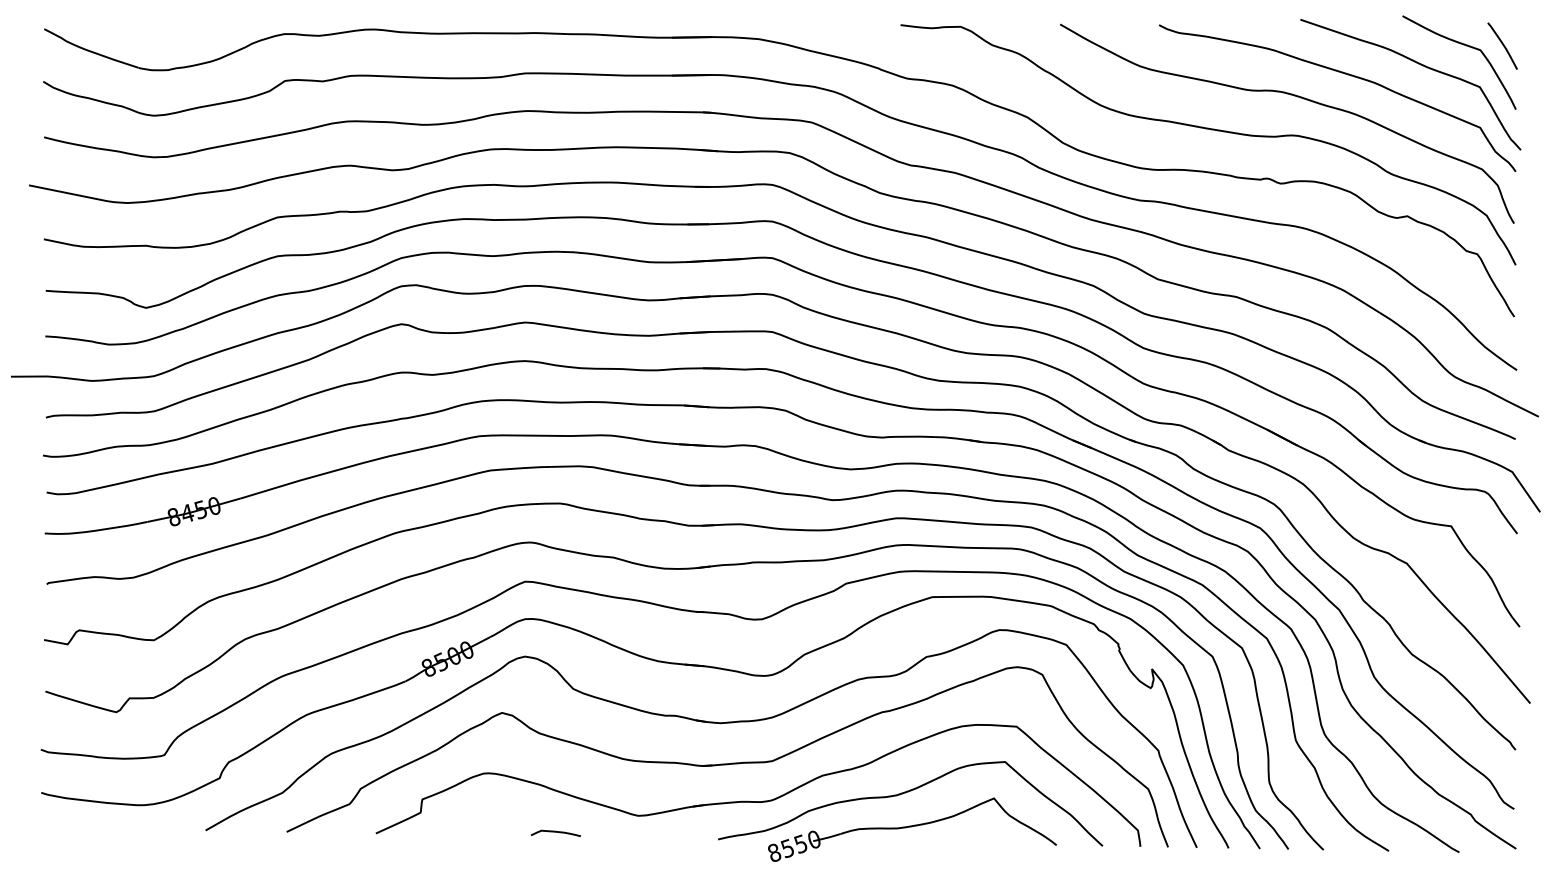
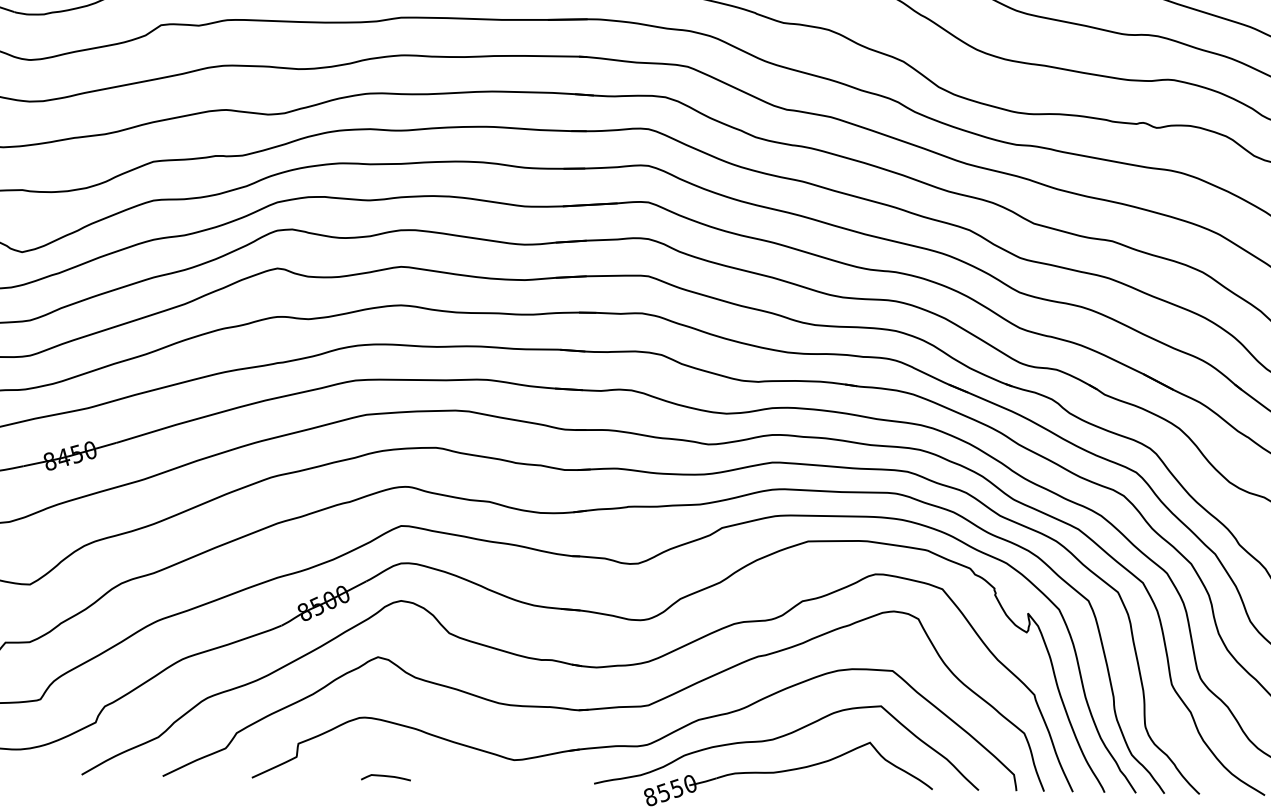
curve: (555, 832) -> (385, 776), moved

